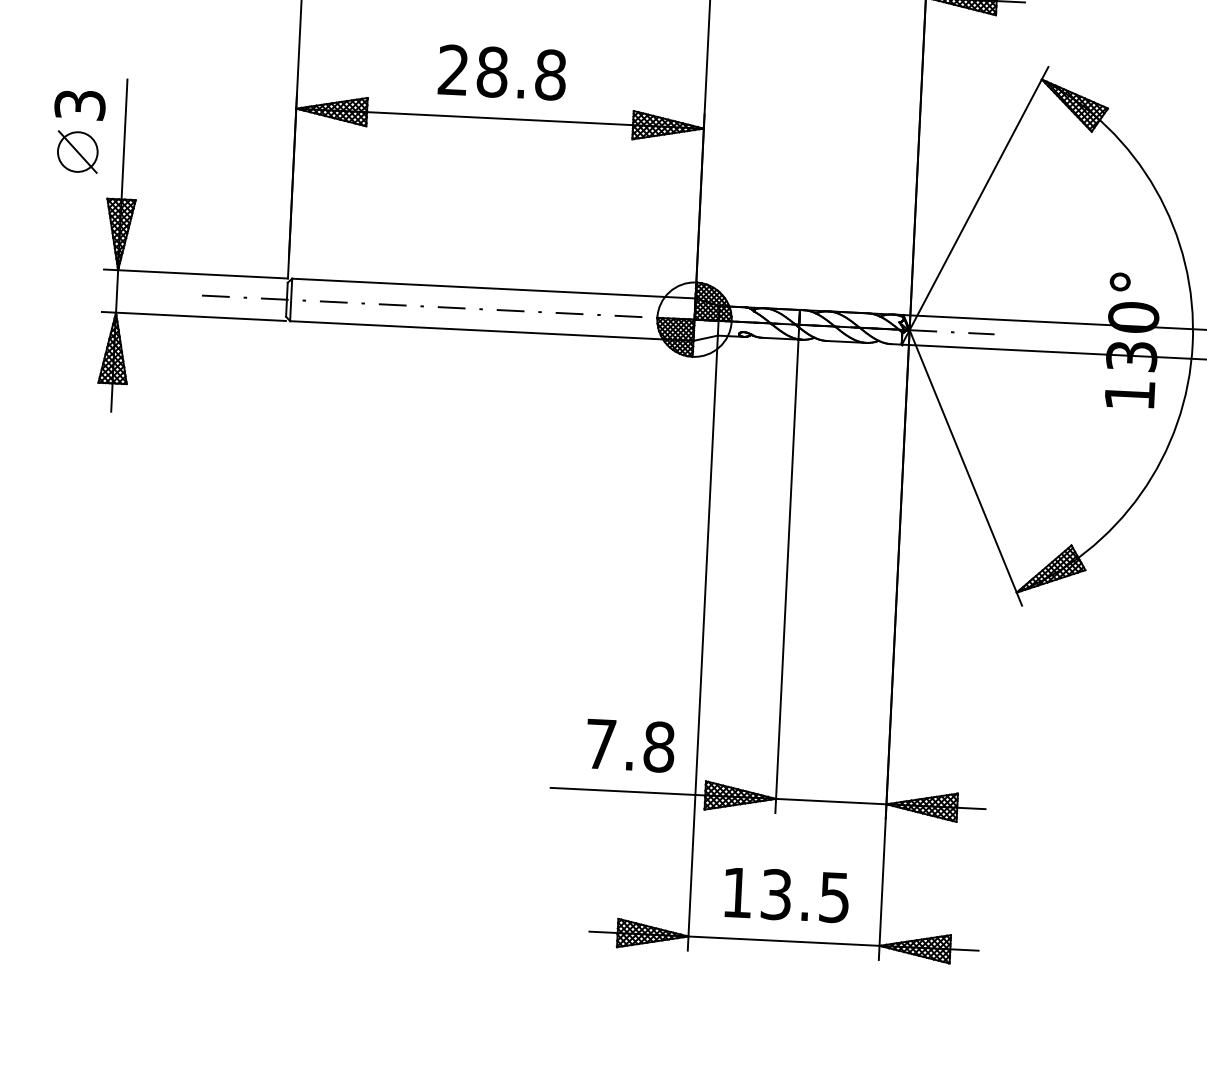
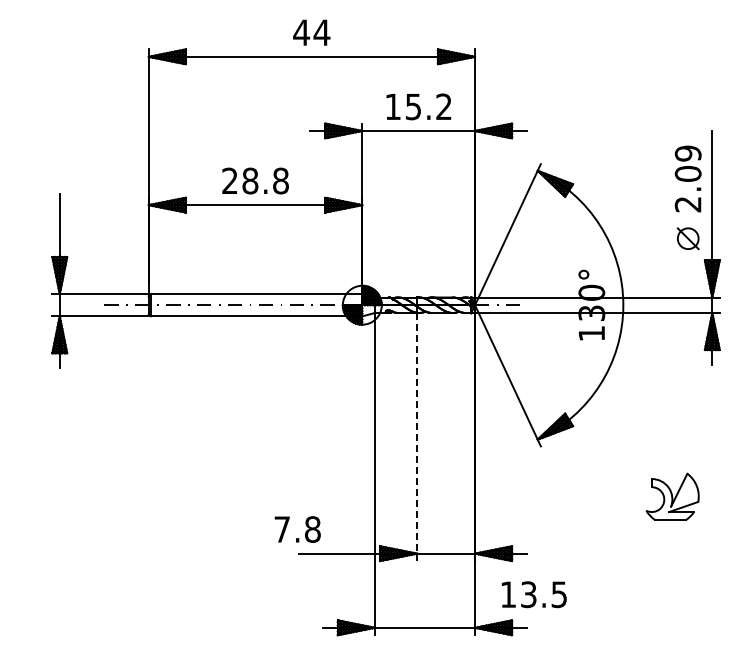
part: (78, 131) -> (35, 222), removed
line: (787, 577) -> (417, 437), solid -> dashed
text: (630, 745) -> (297, 529), moved
text: (785, 894) -> (533, 594), moved

